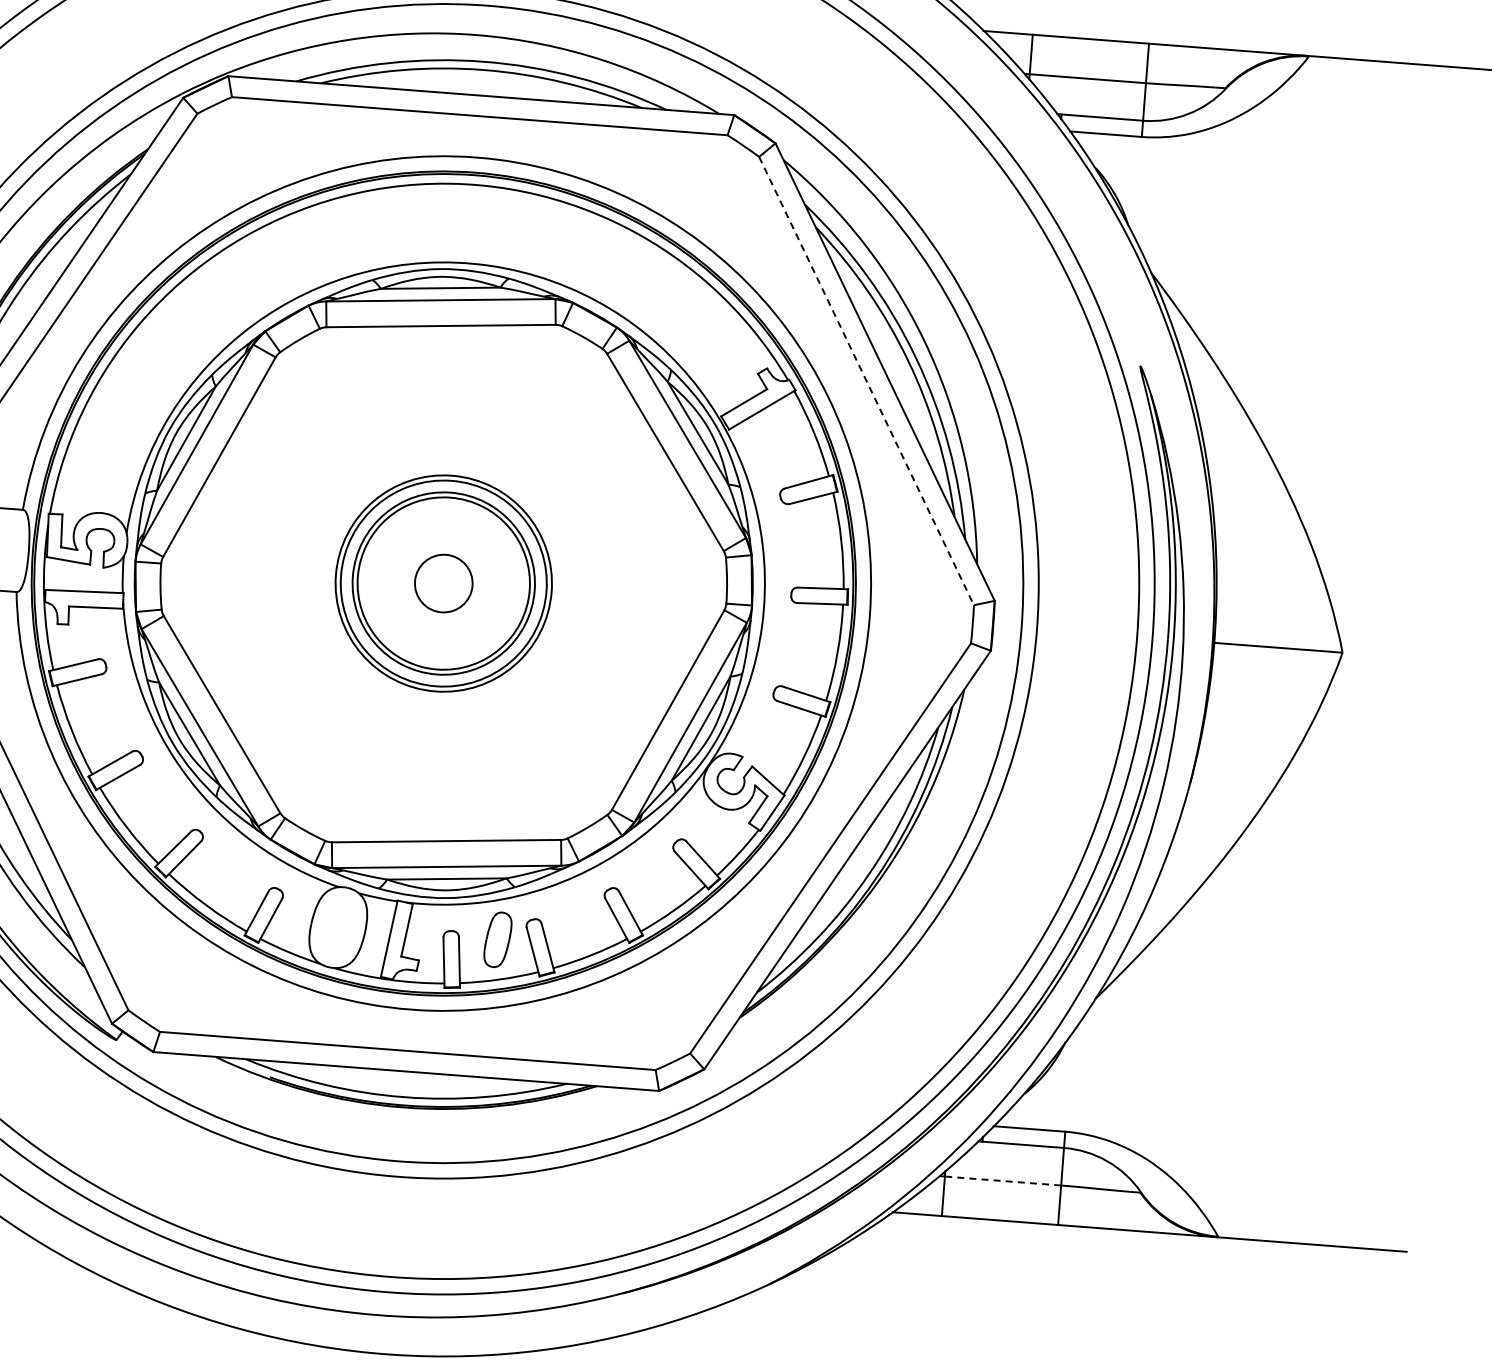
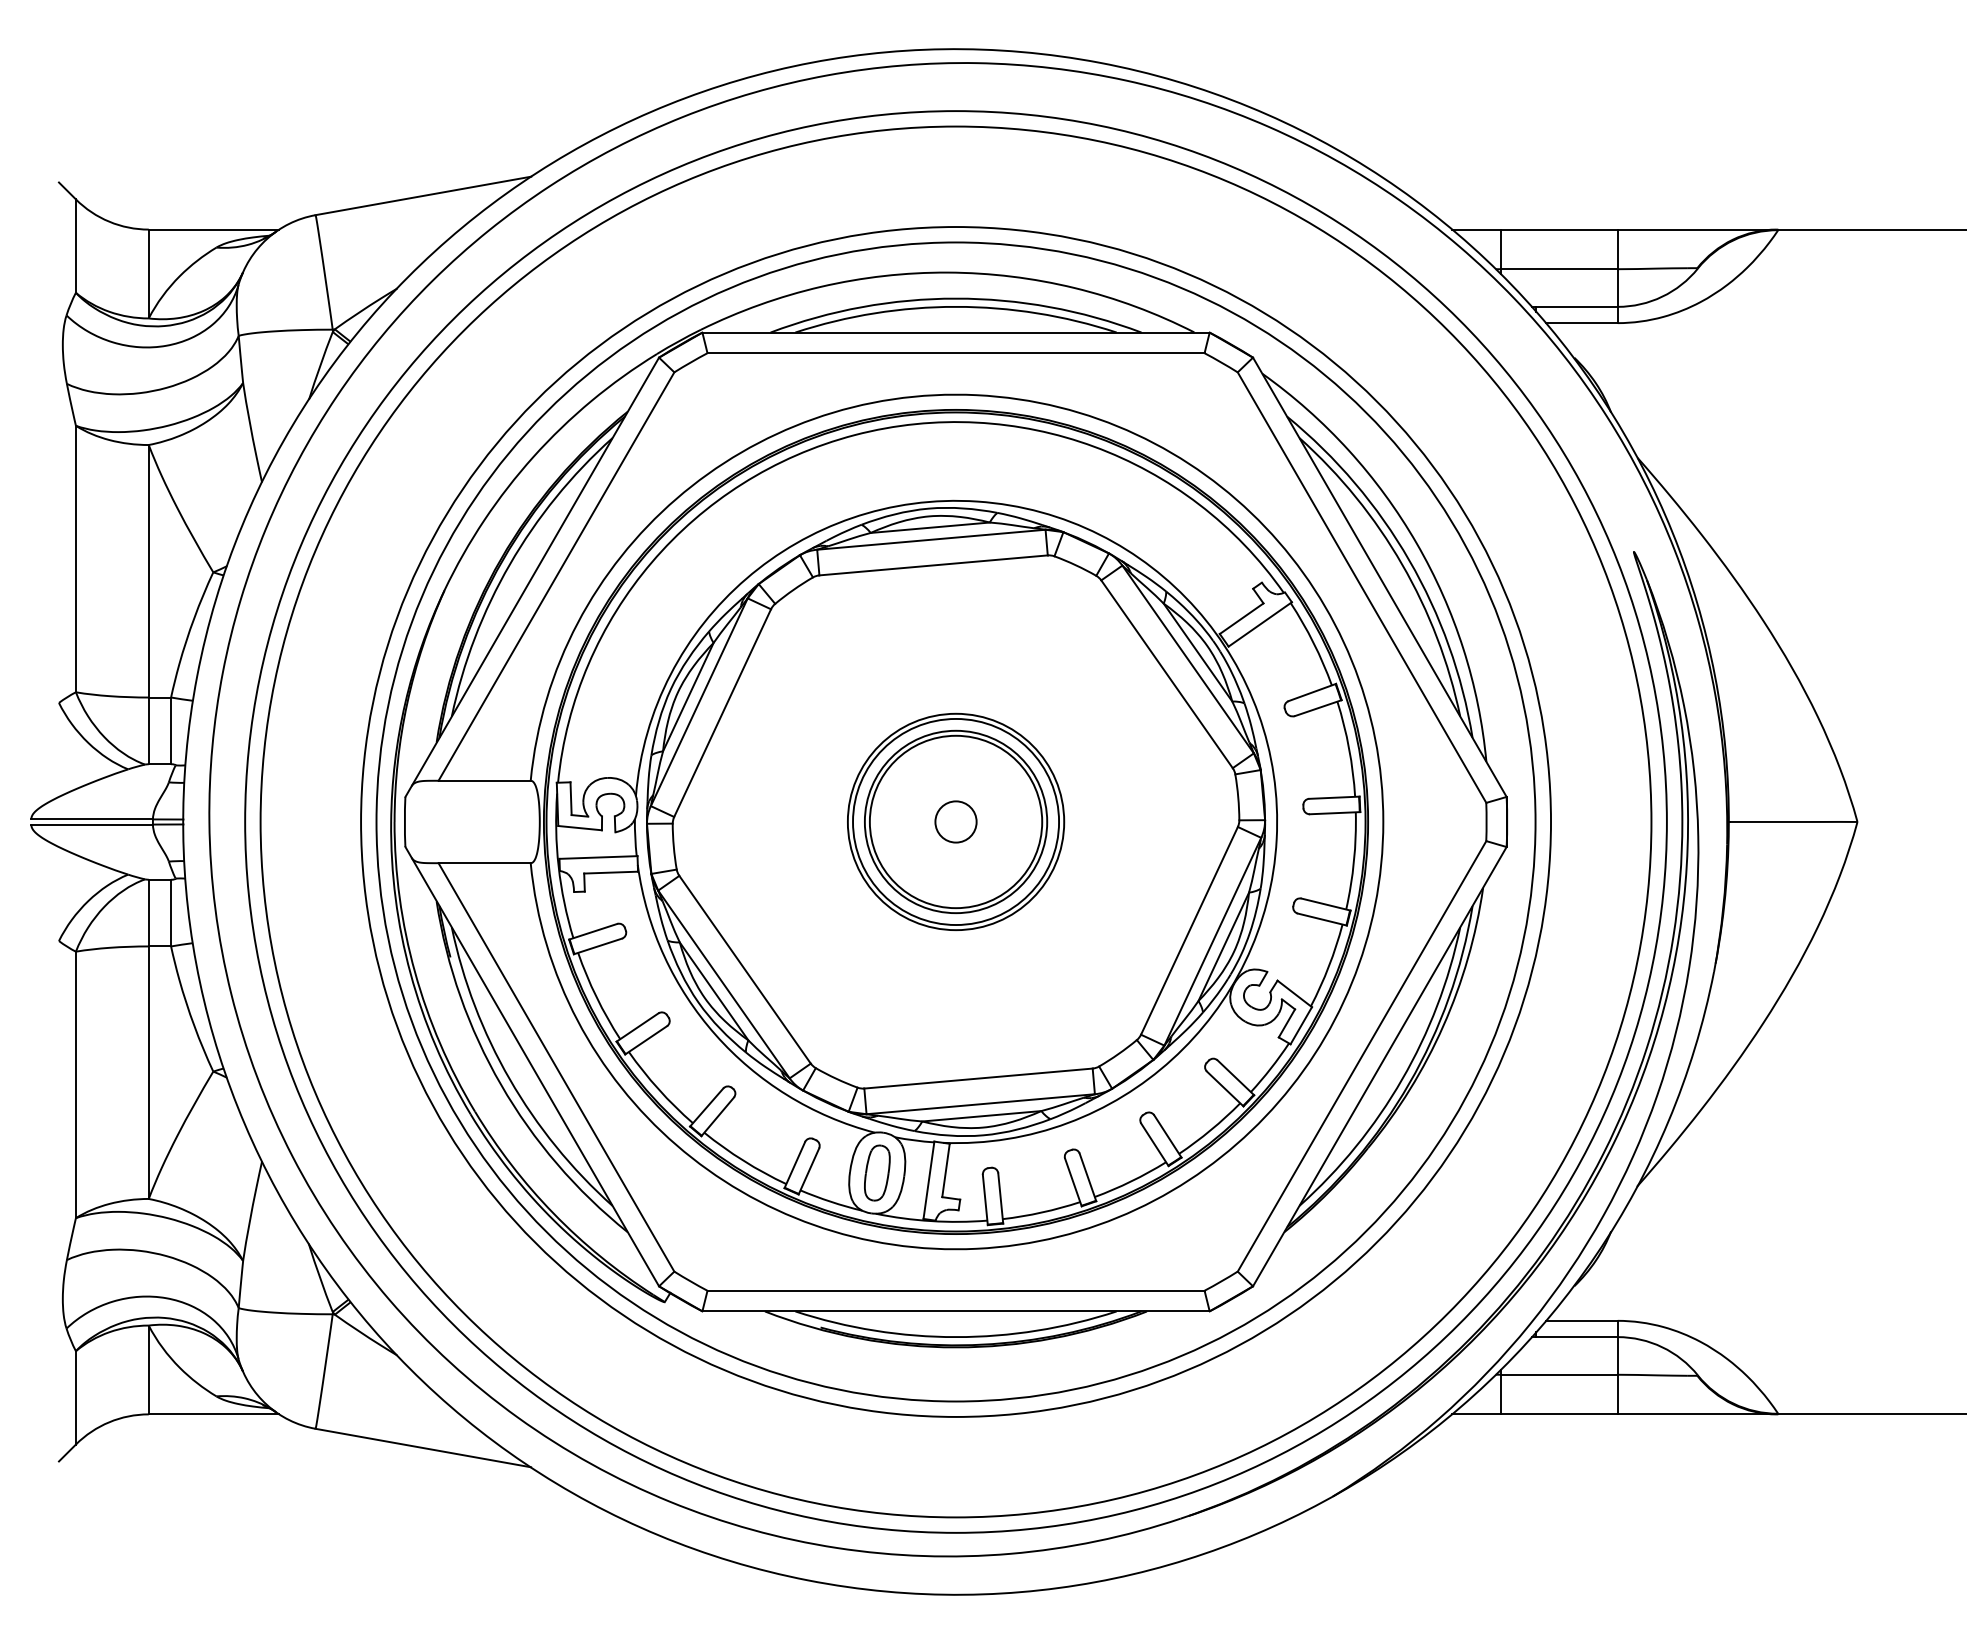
line: (867, 380) -> (1362, 587), dashed -> solid
circle: (443, 583) -> (955, 821), size x0.71
part: (498, 939) -> (877, 1172), moved
line: (1002, 1180) -> (1558, 1374), dashed -> solid

